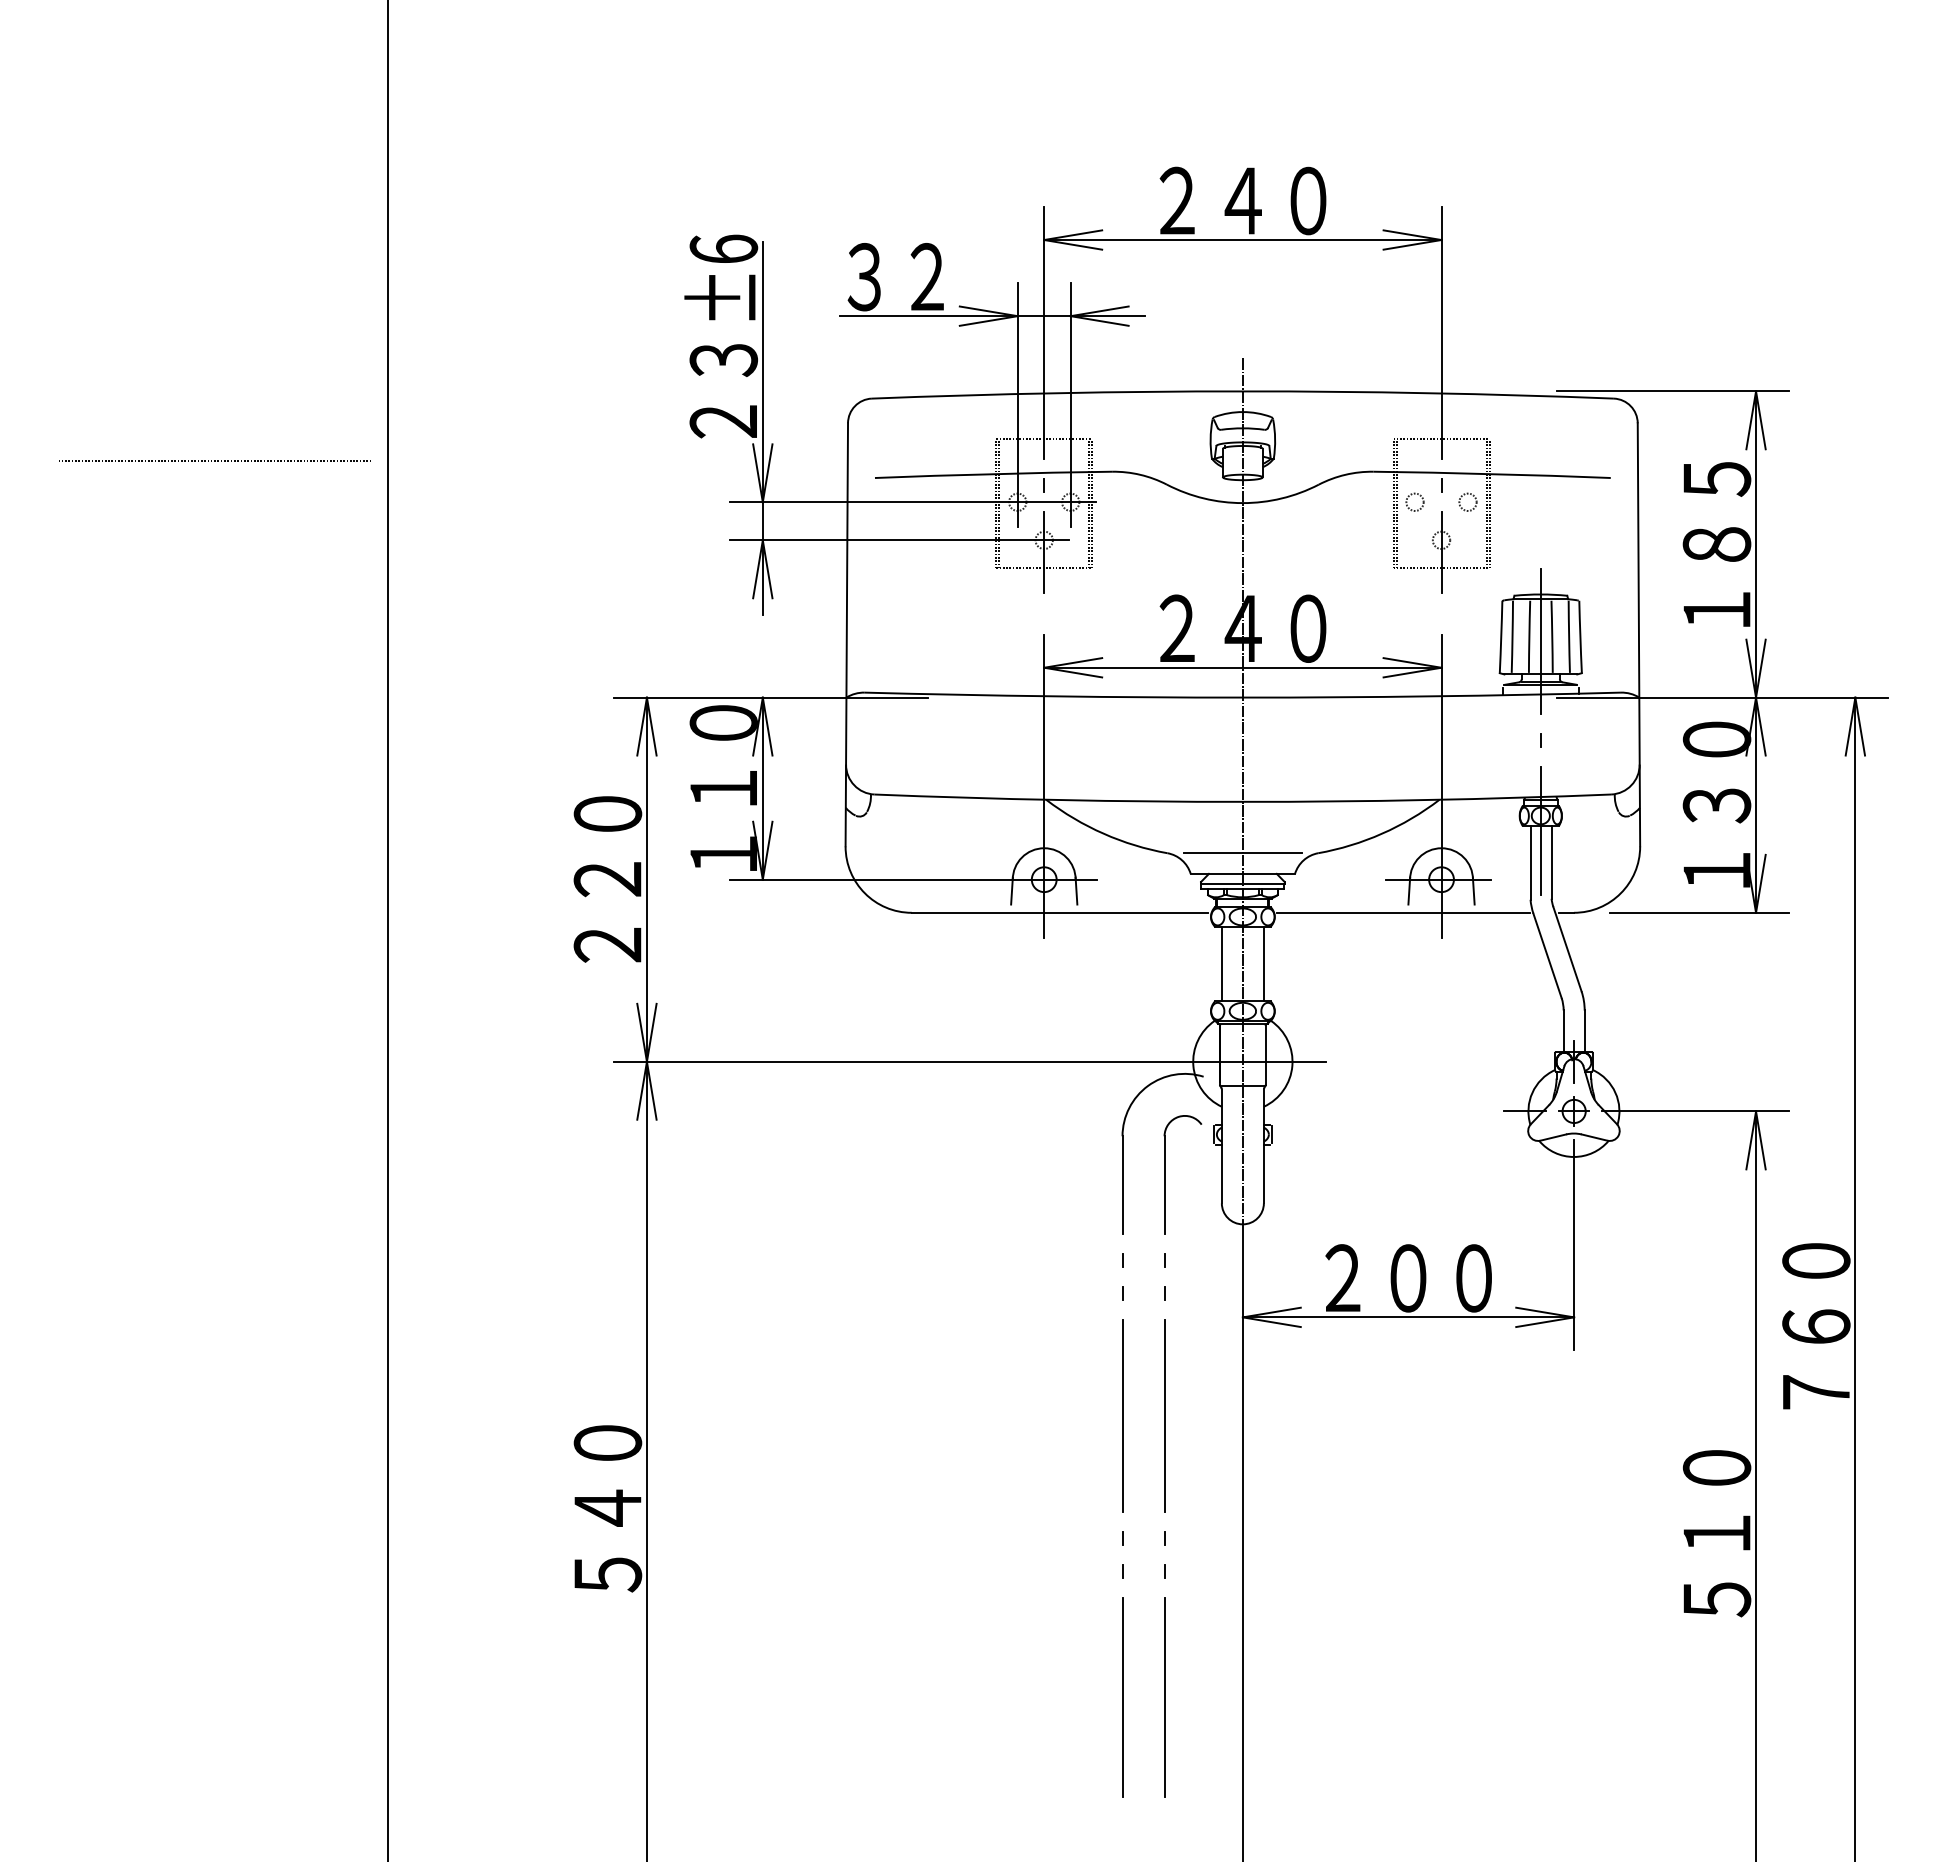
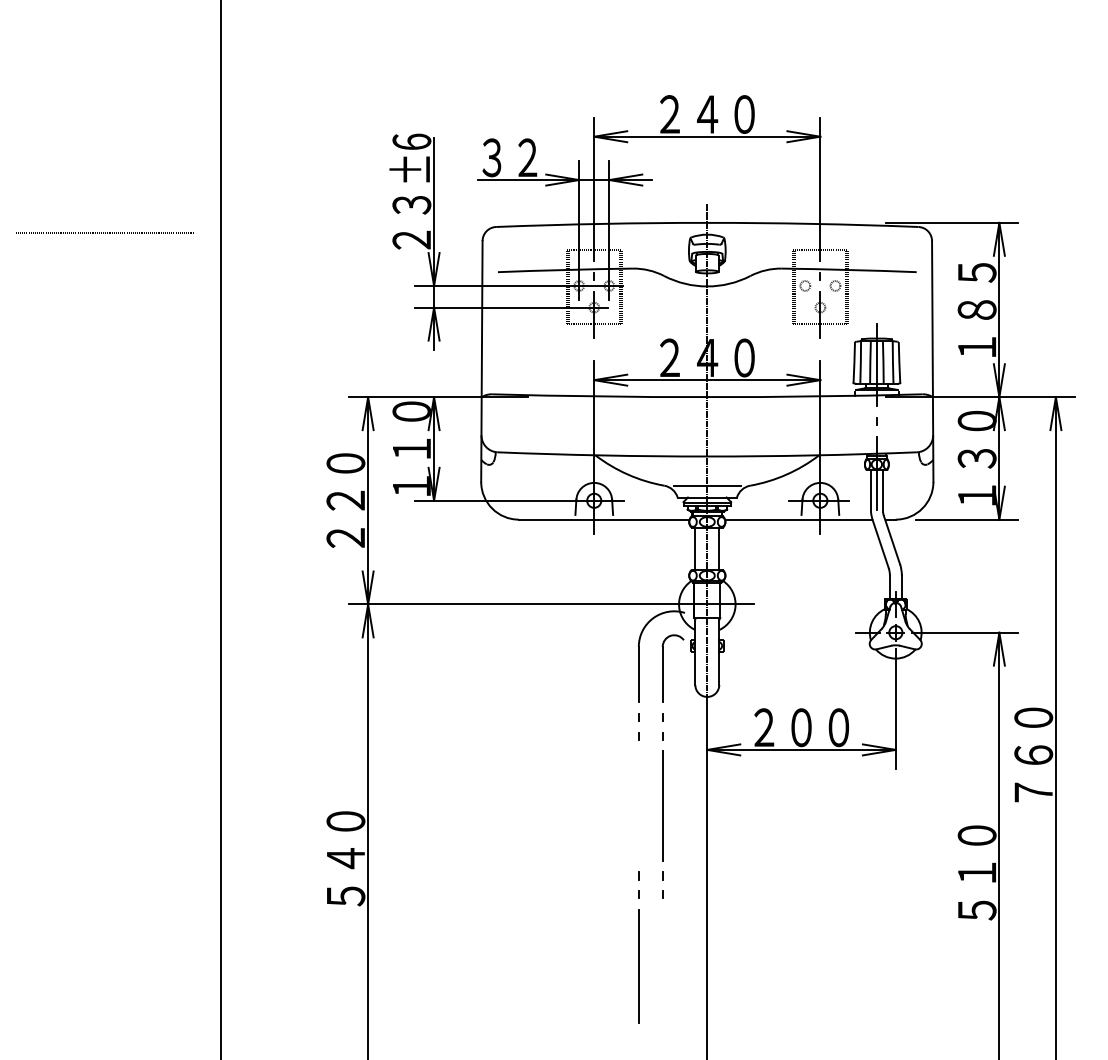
line: (211, 459) -> (103, 232), moved
line: (1121, 1415) -> (638, 805), removed
line: (1164, 1696) -> (662, 965), removed

